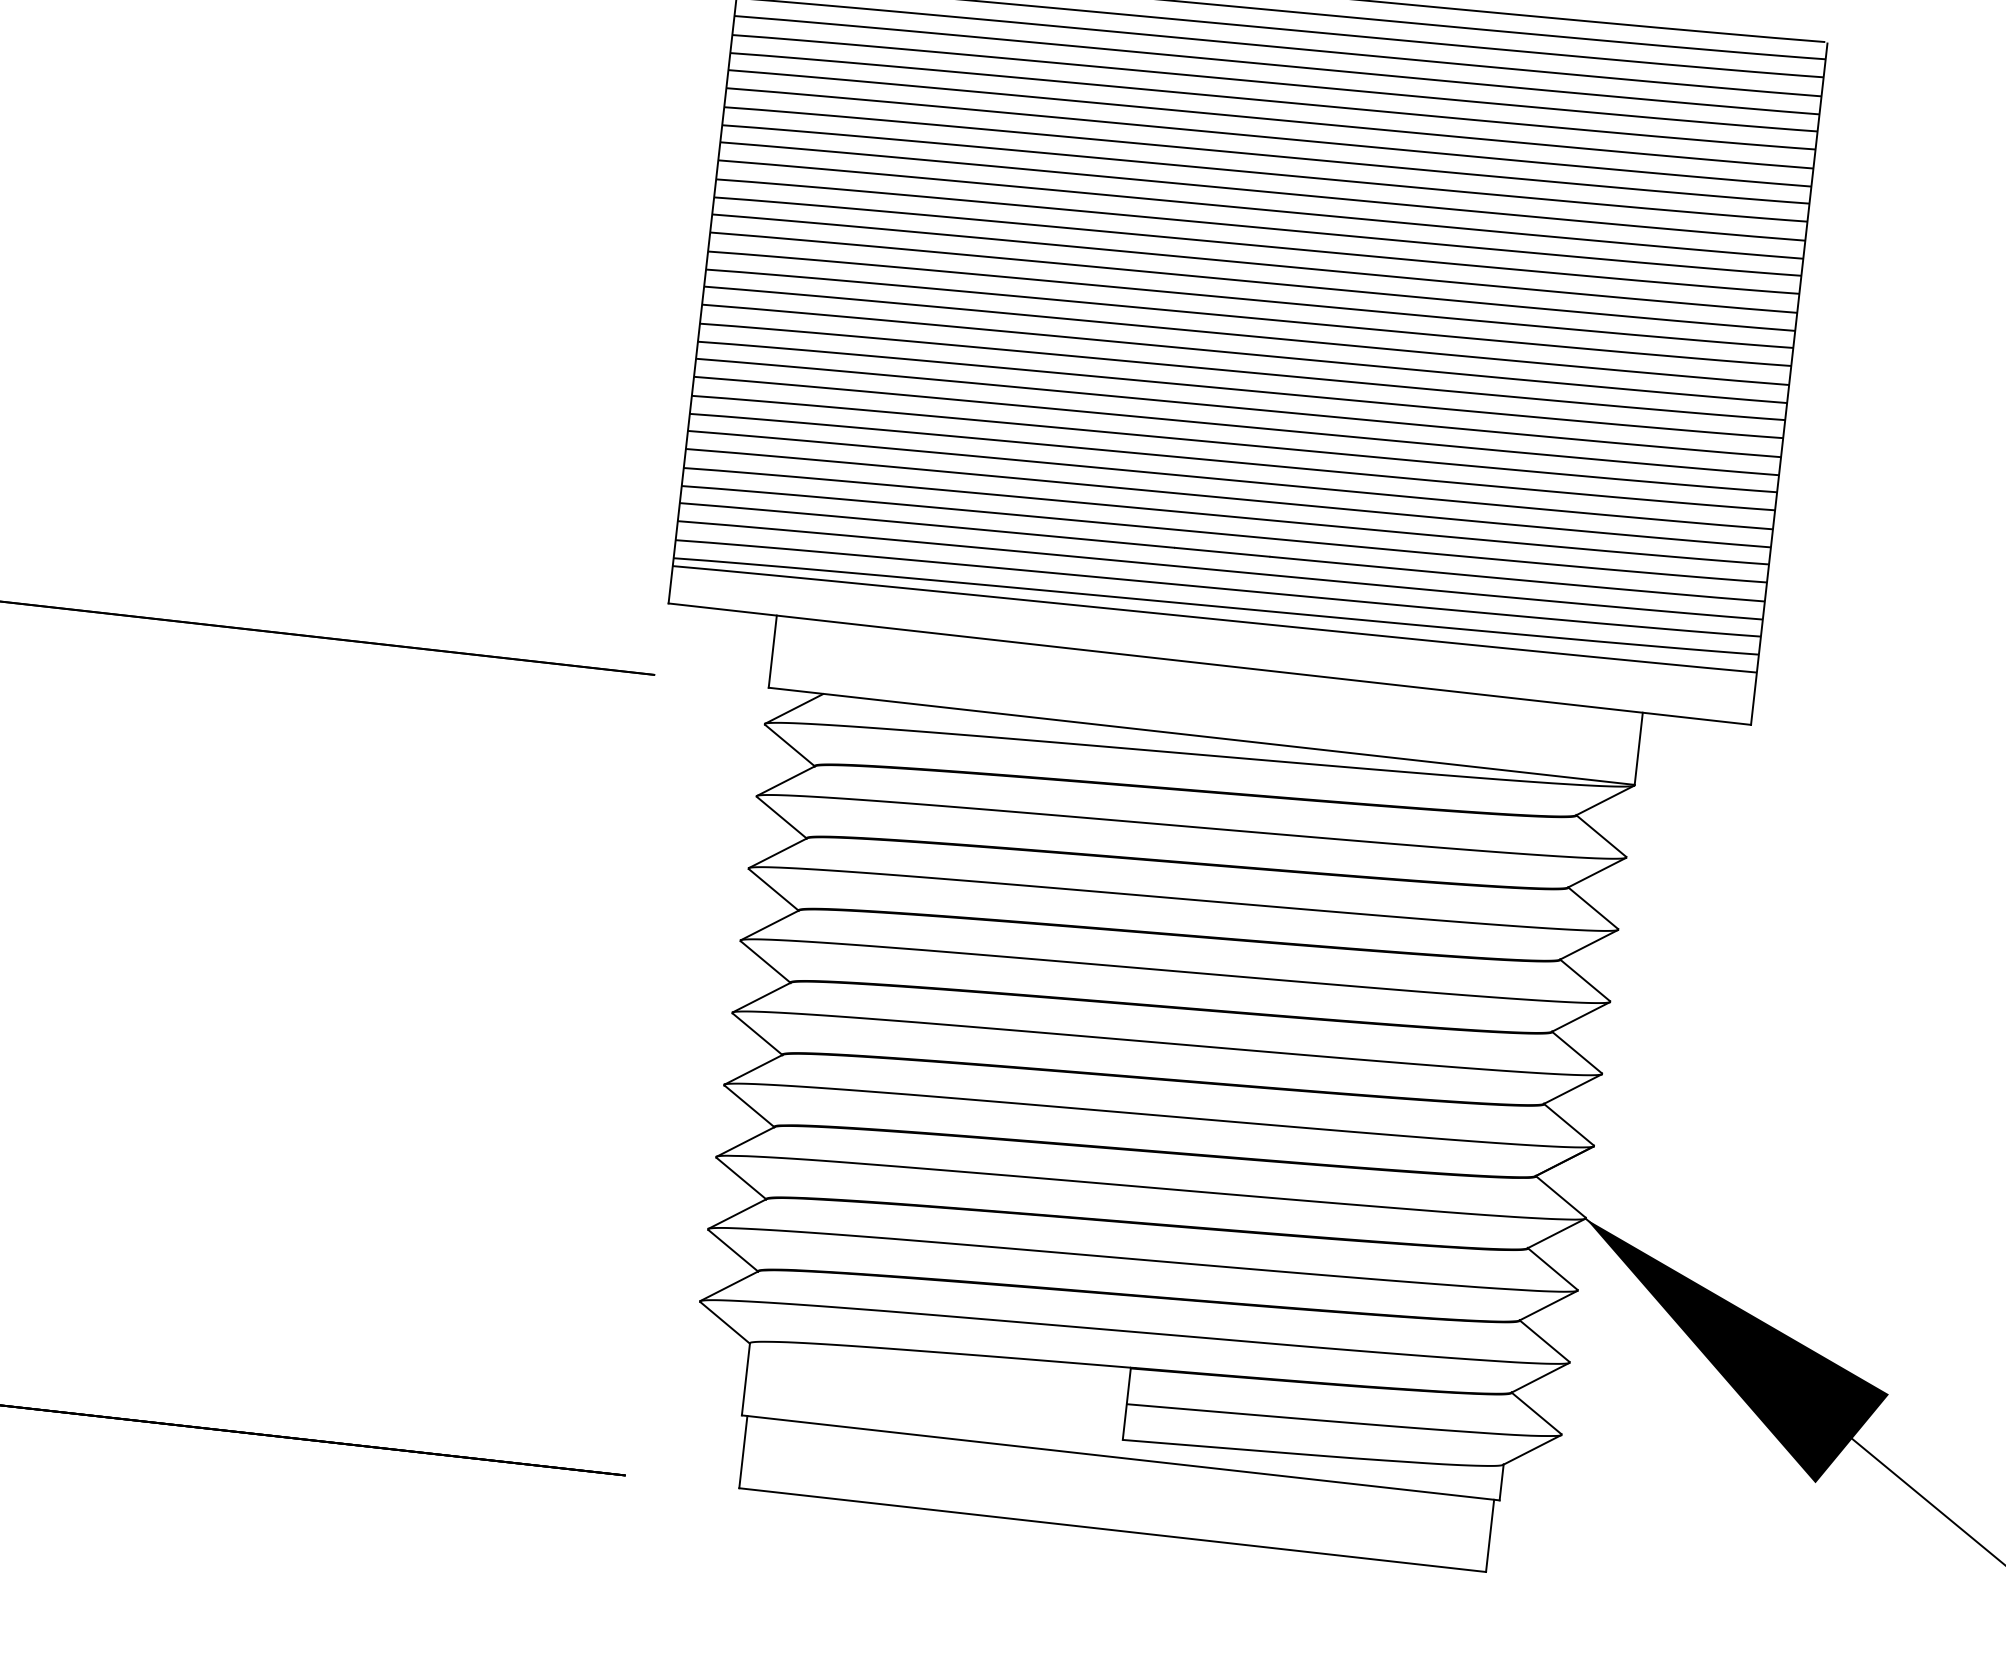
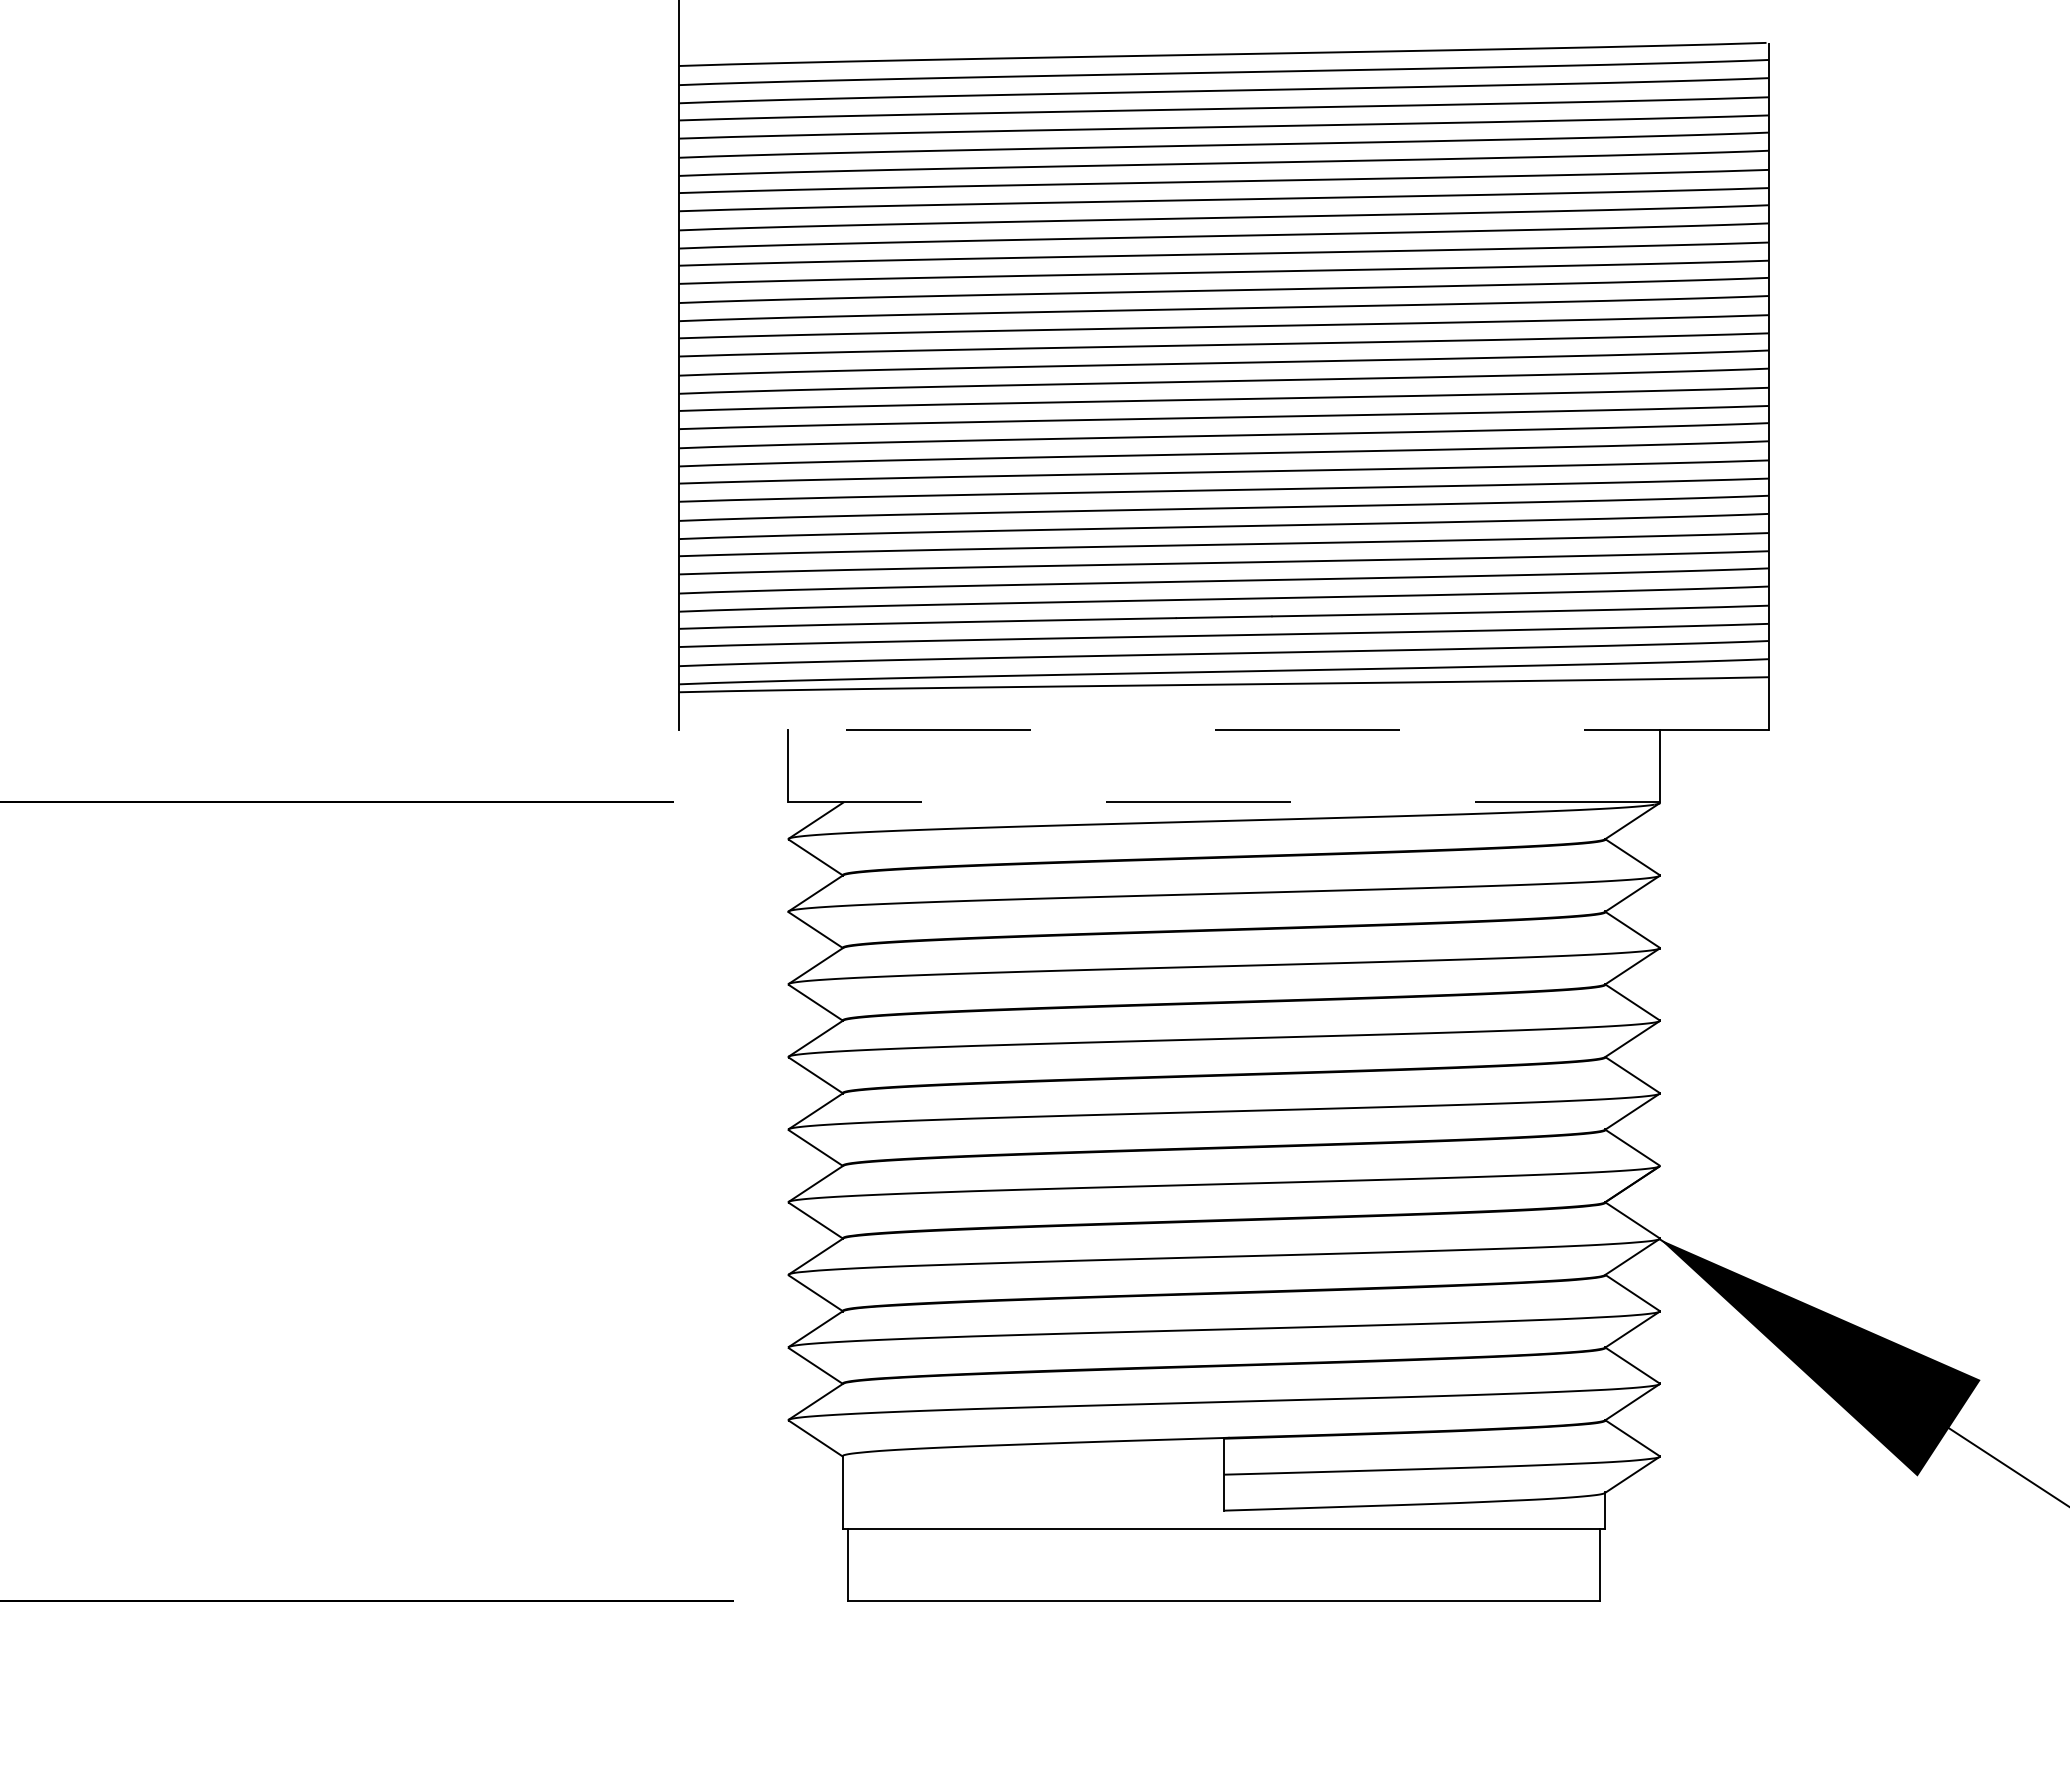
line: (1210, 663) -> (1224, 729), solid -> dashed
line: (1202, 736) -> (1224, 802), solid -> dashed

